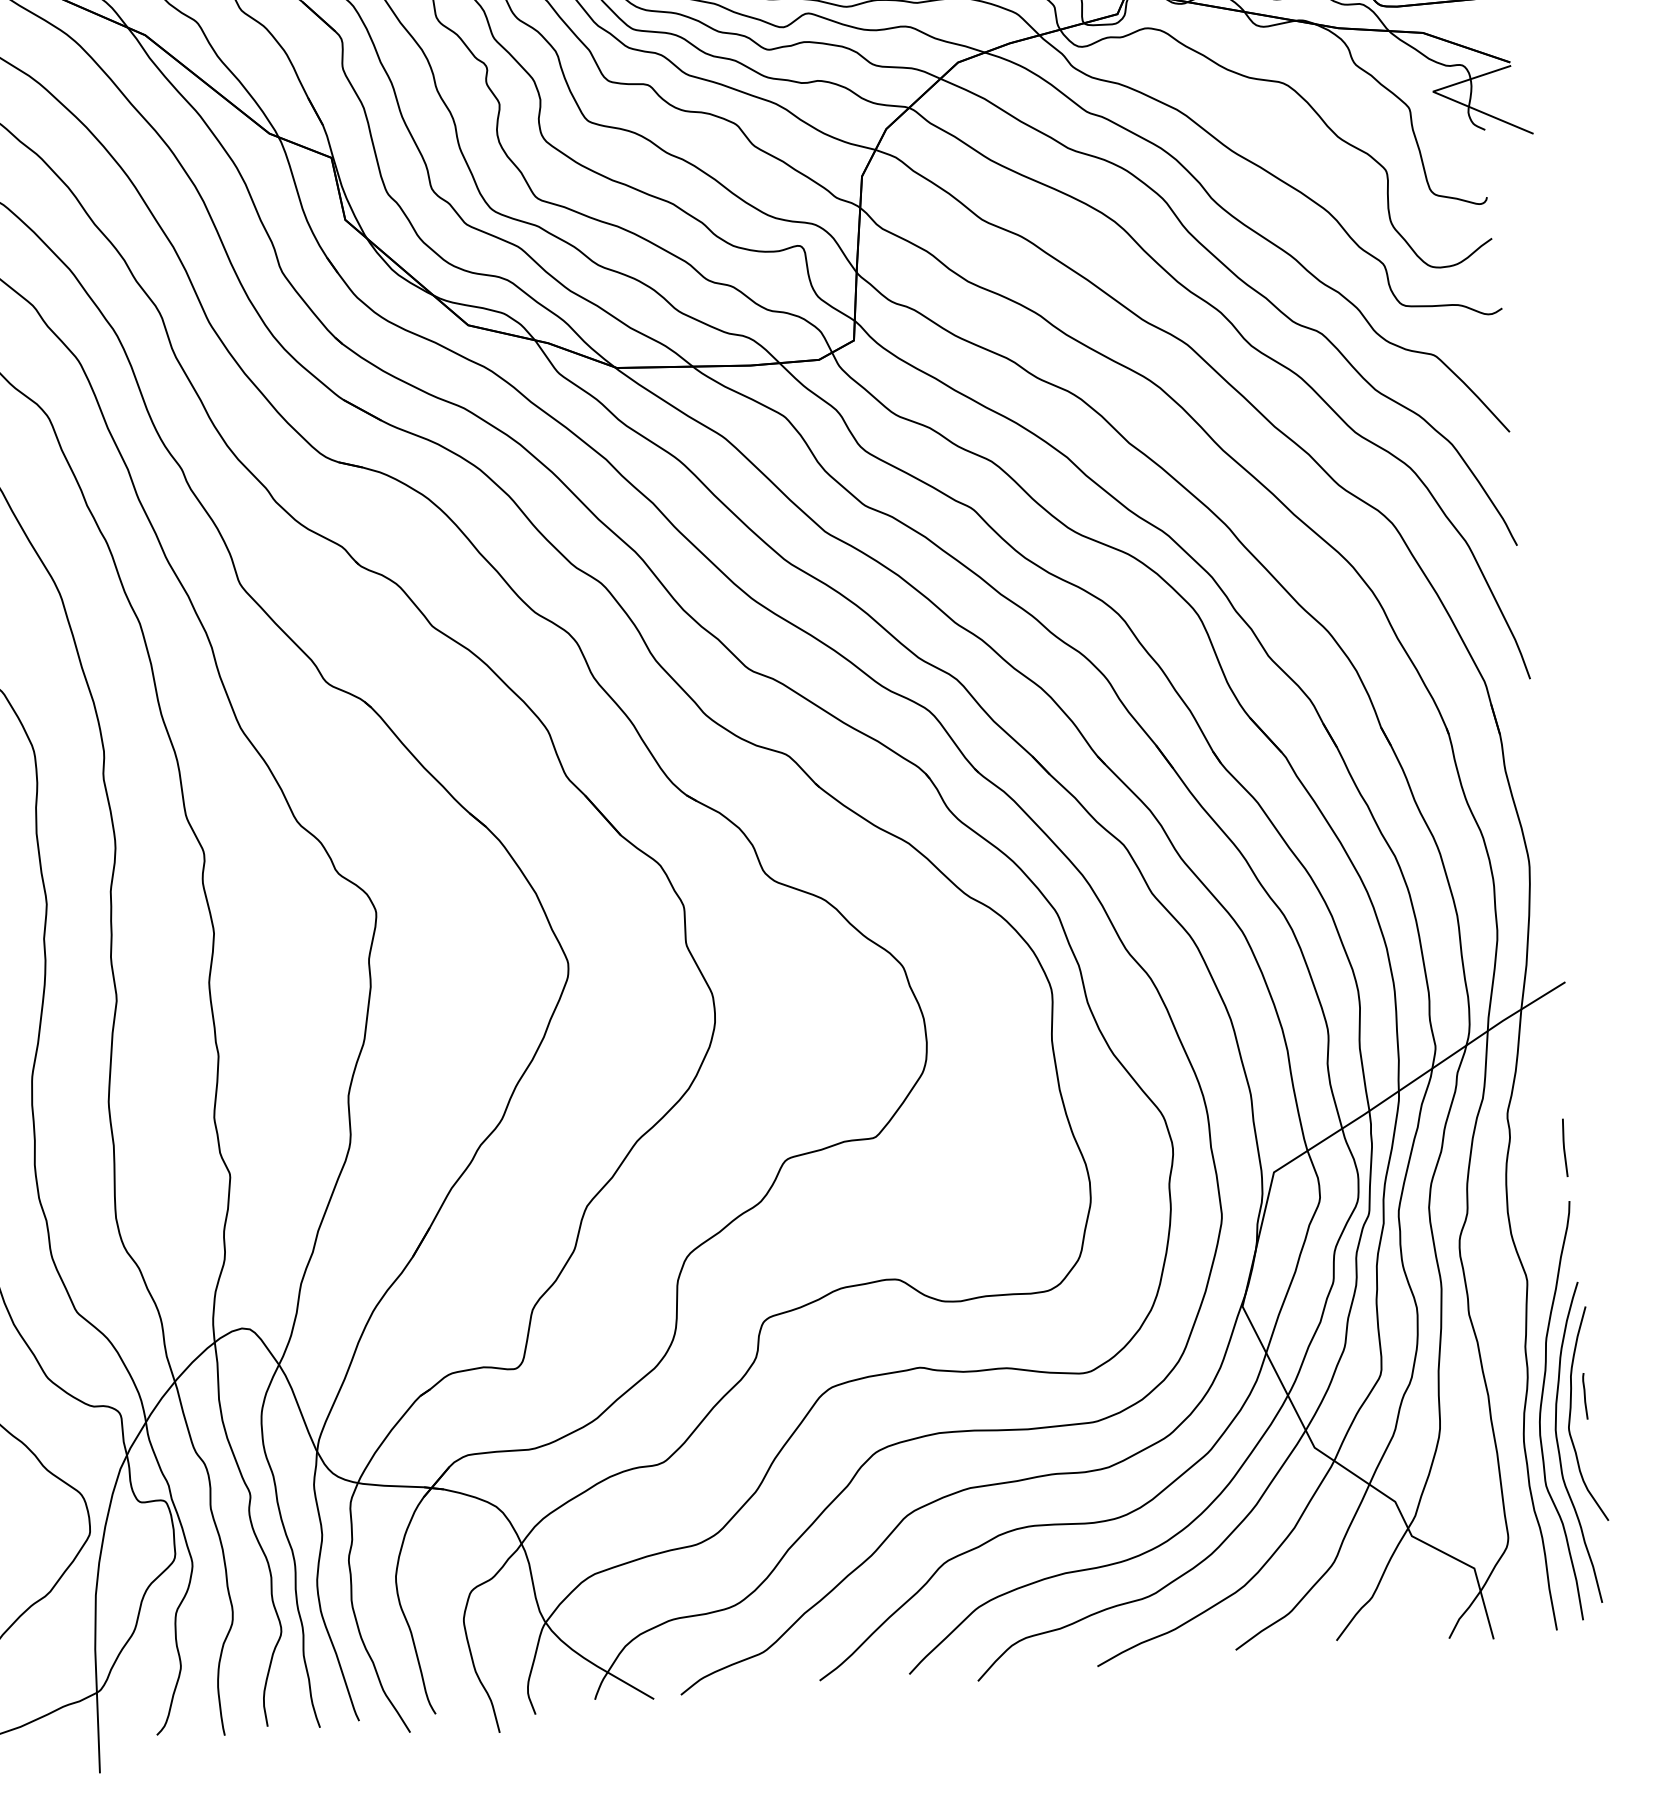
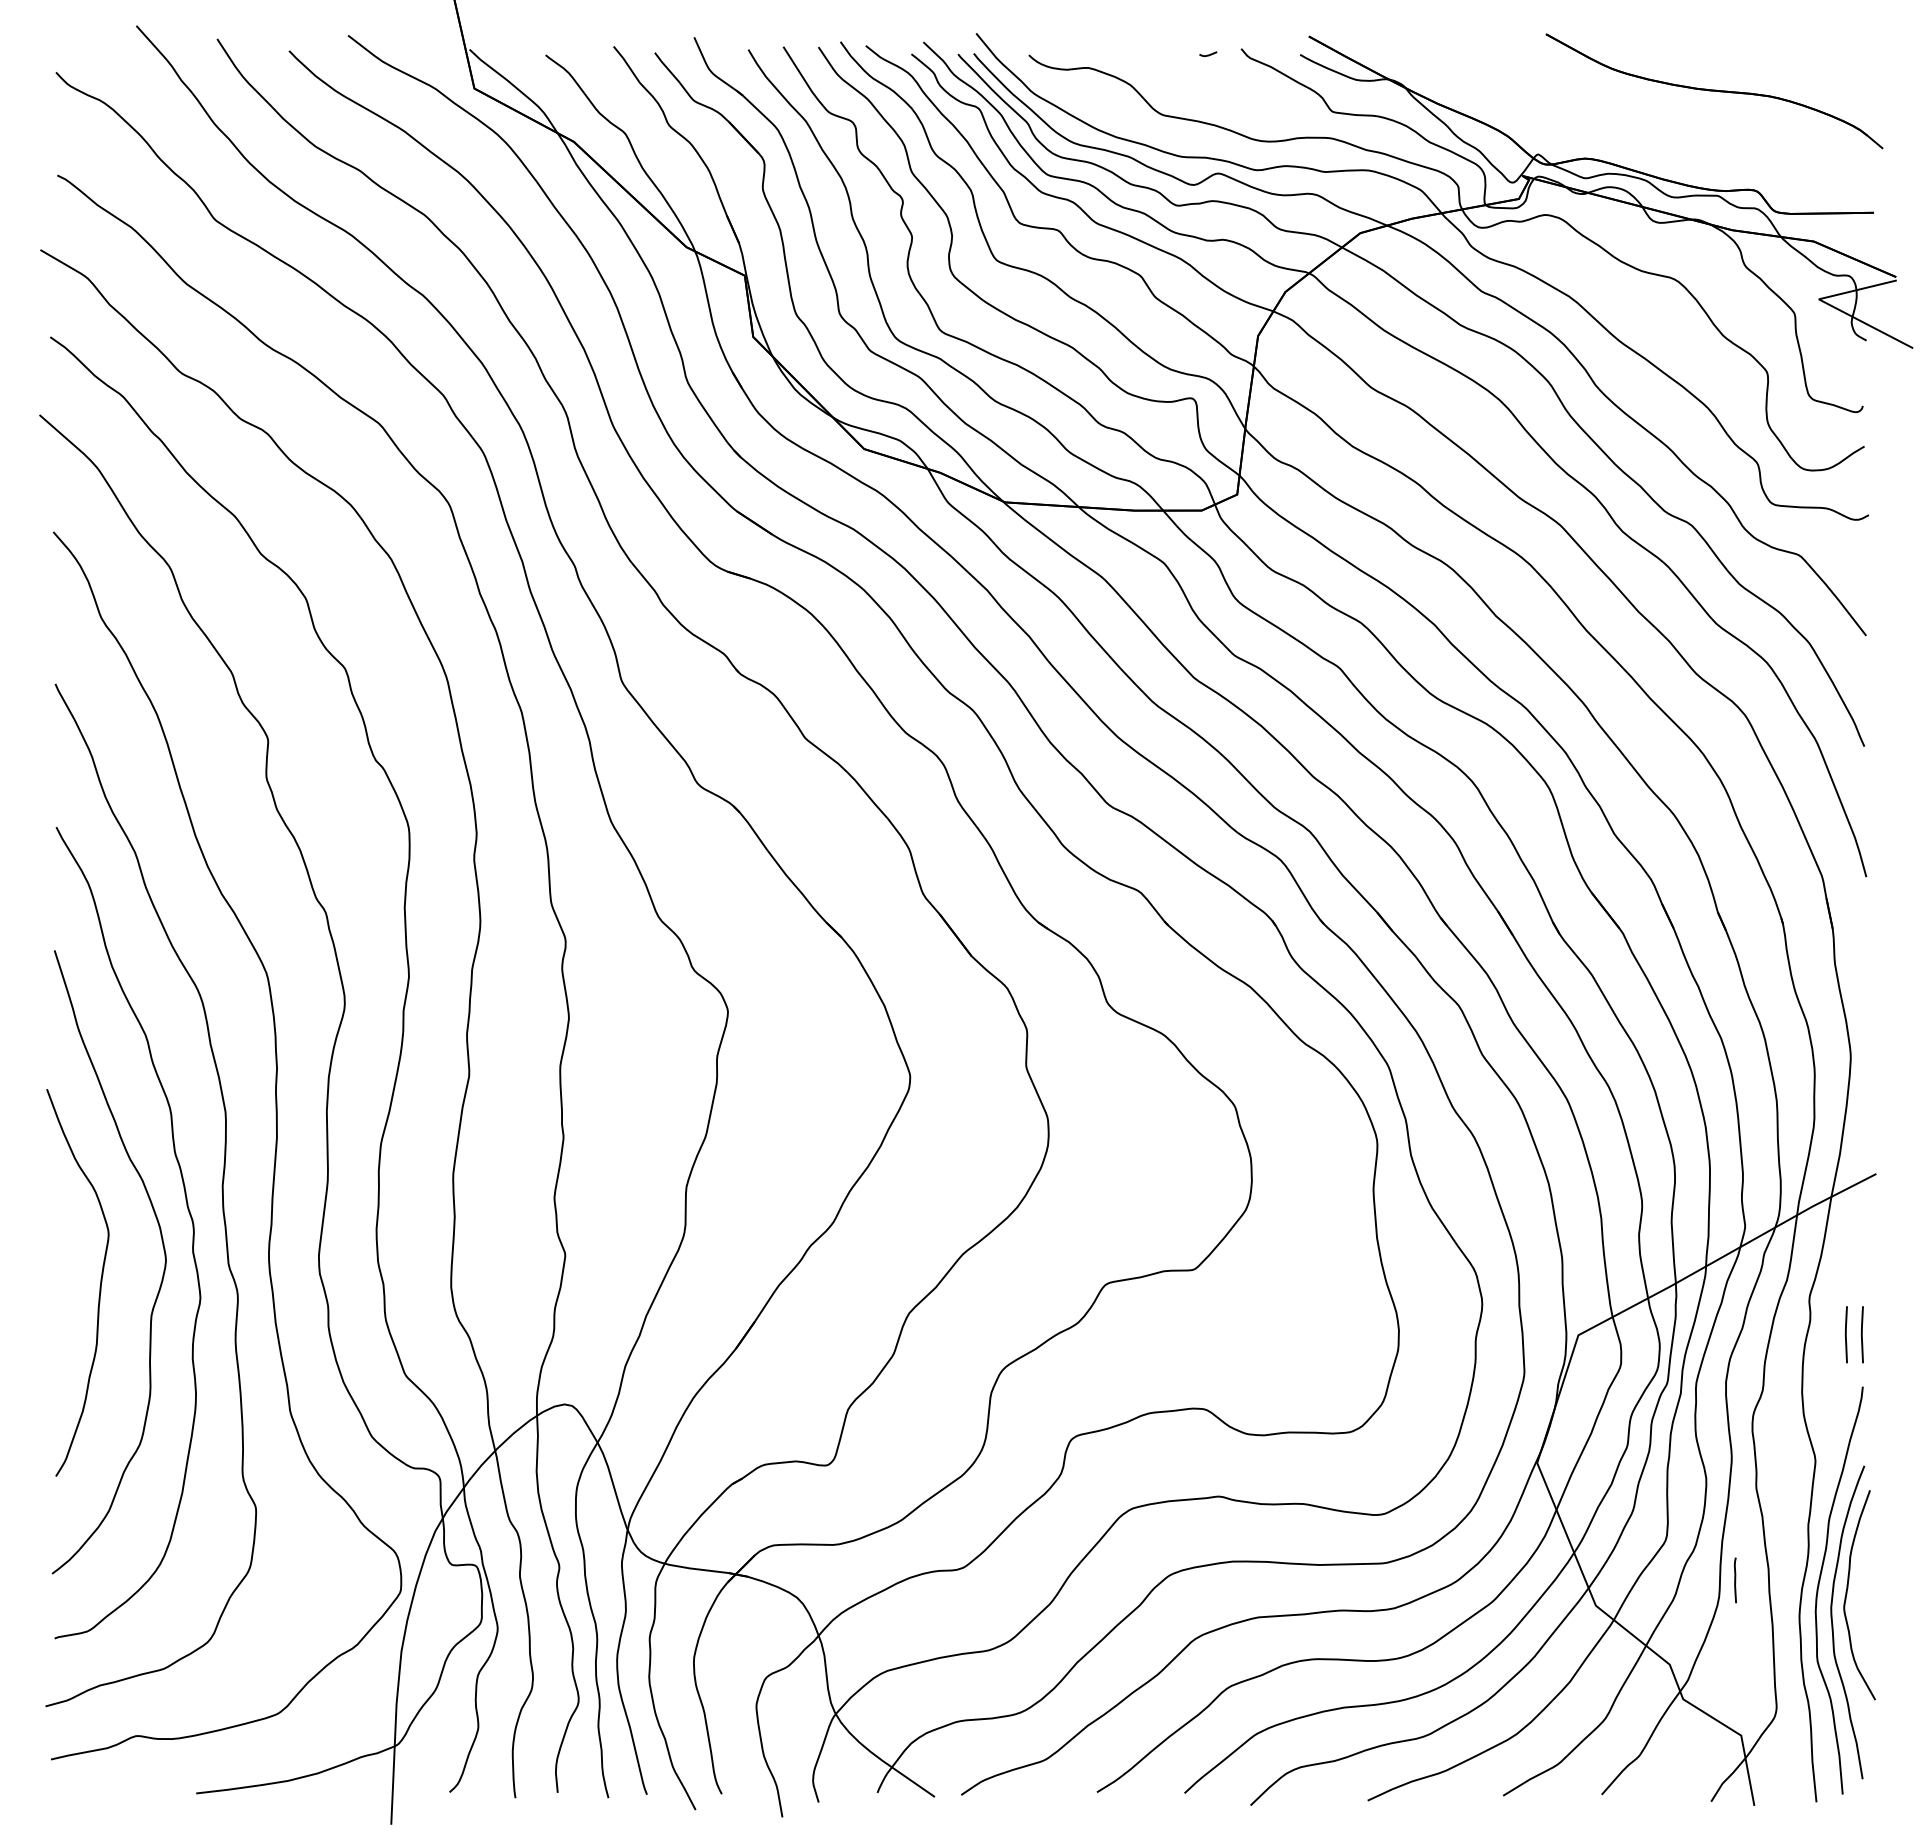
line: (1547, 1149) -> (1845, 1334), added
line: (1584, 1396) -> (1734, 1580), moved

